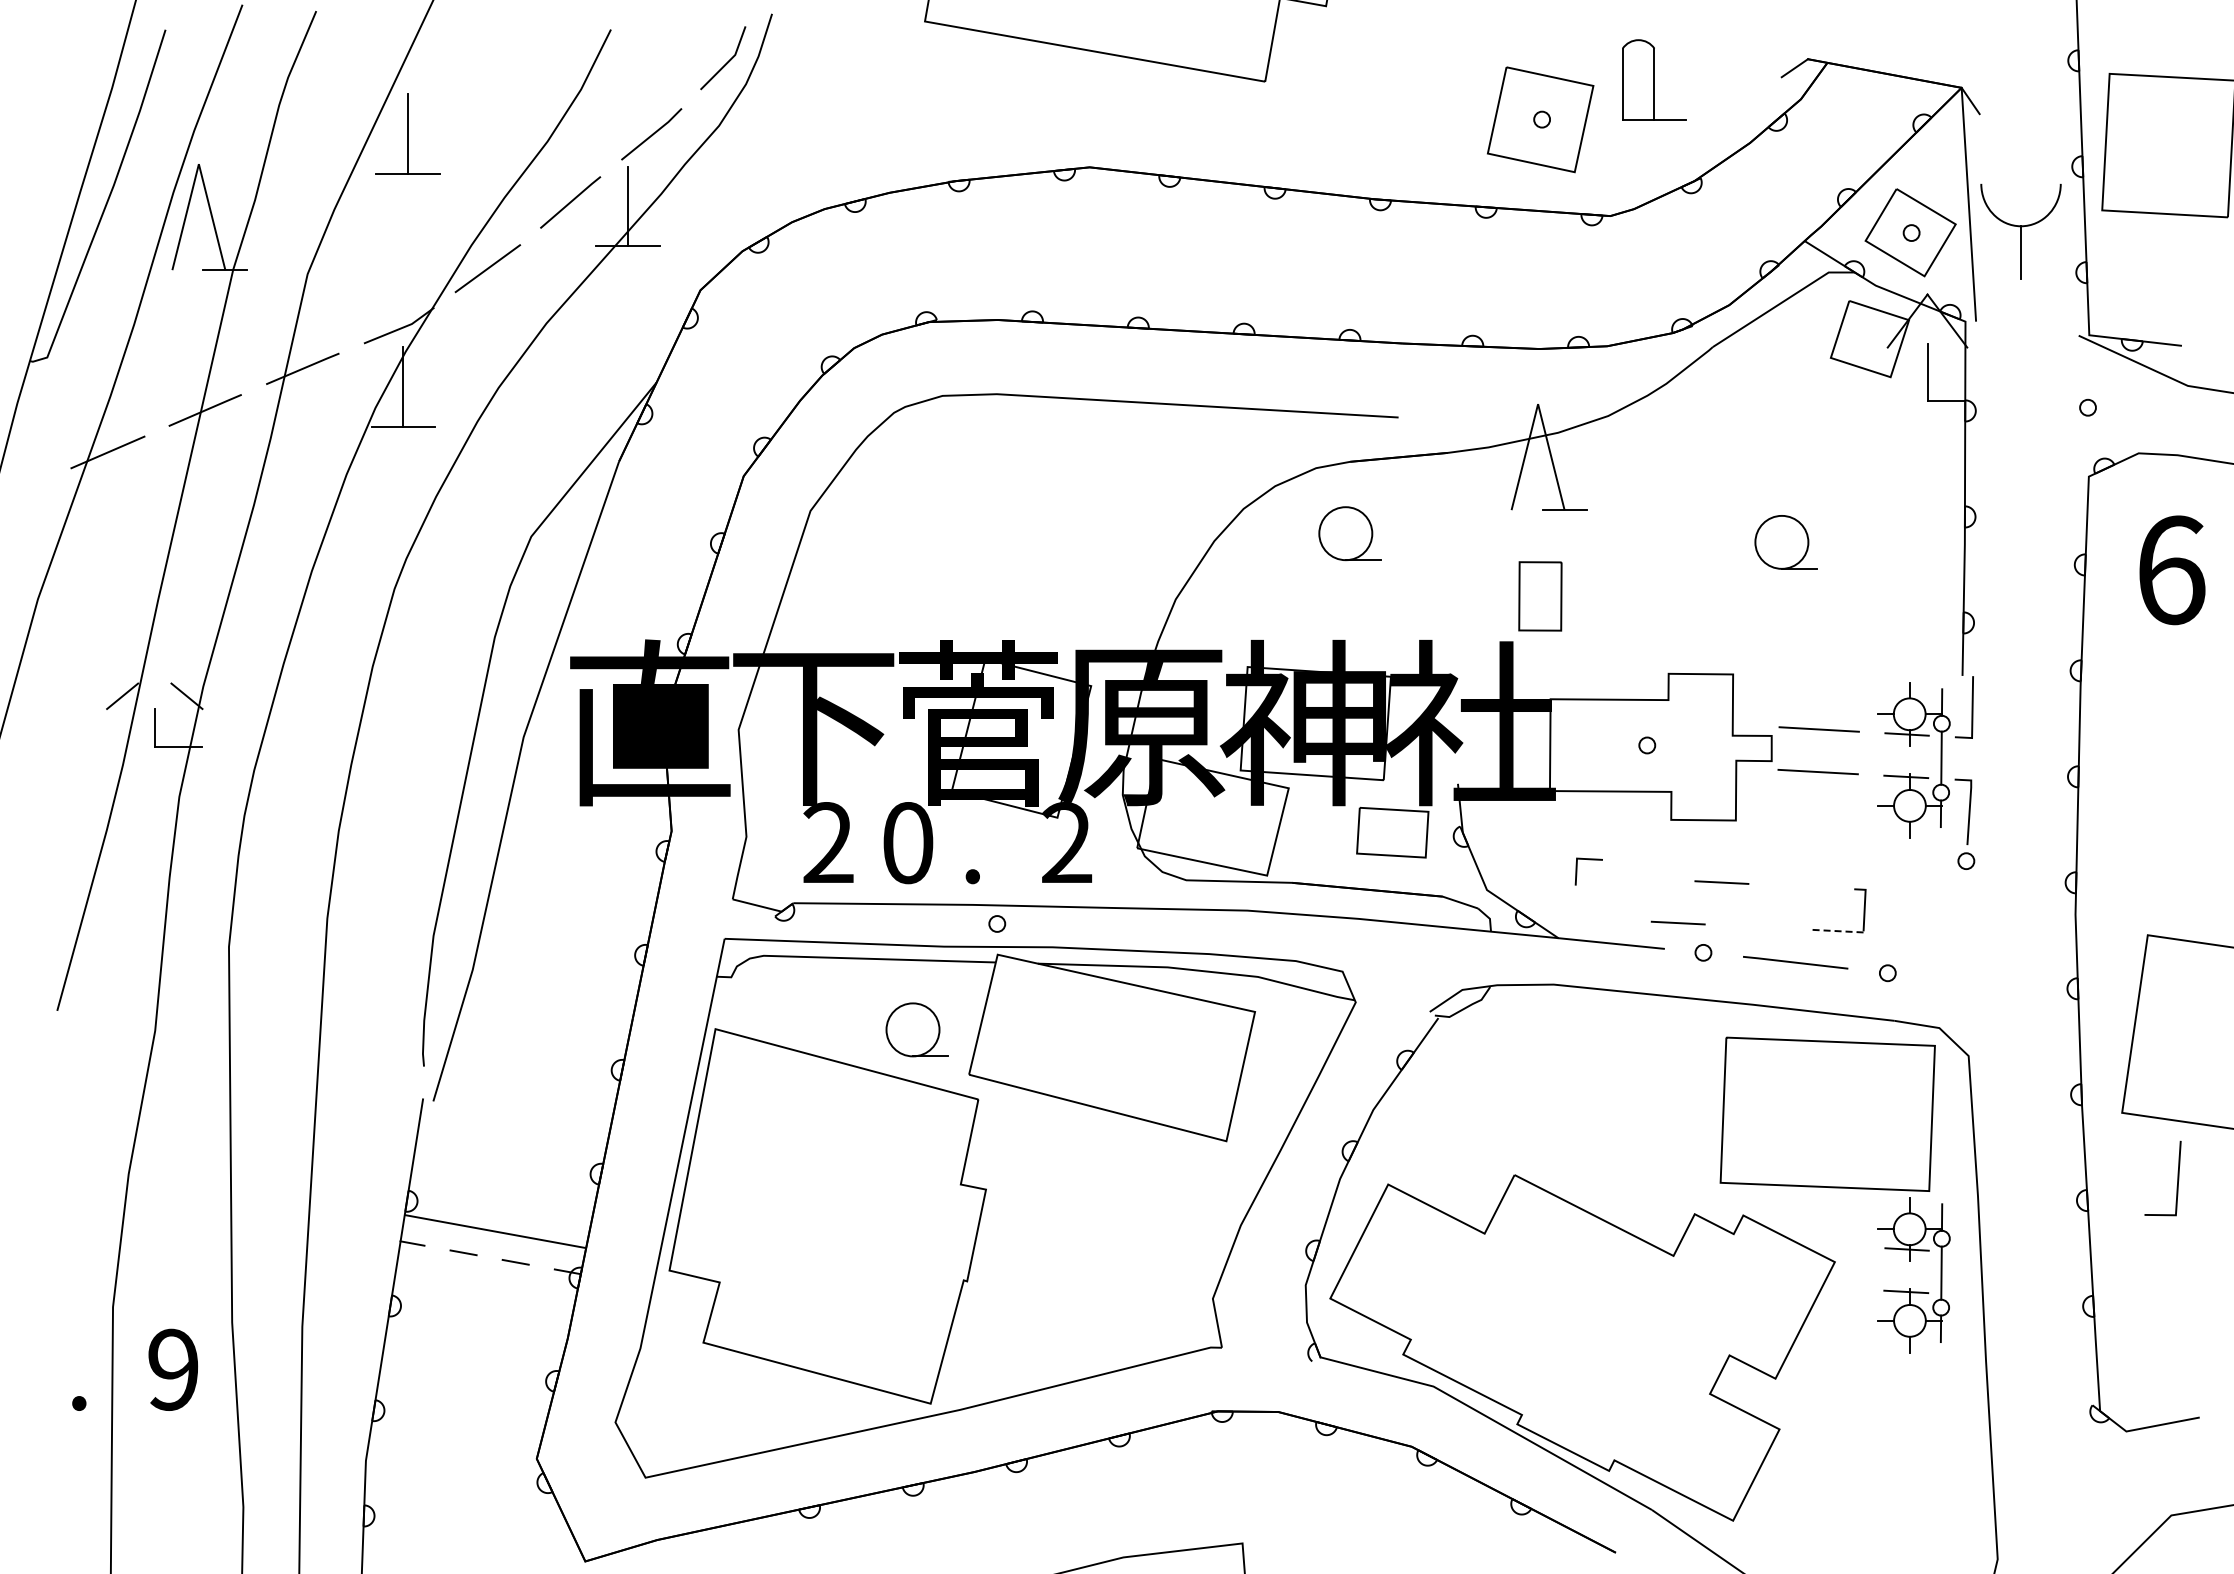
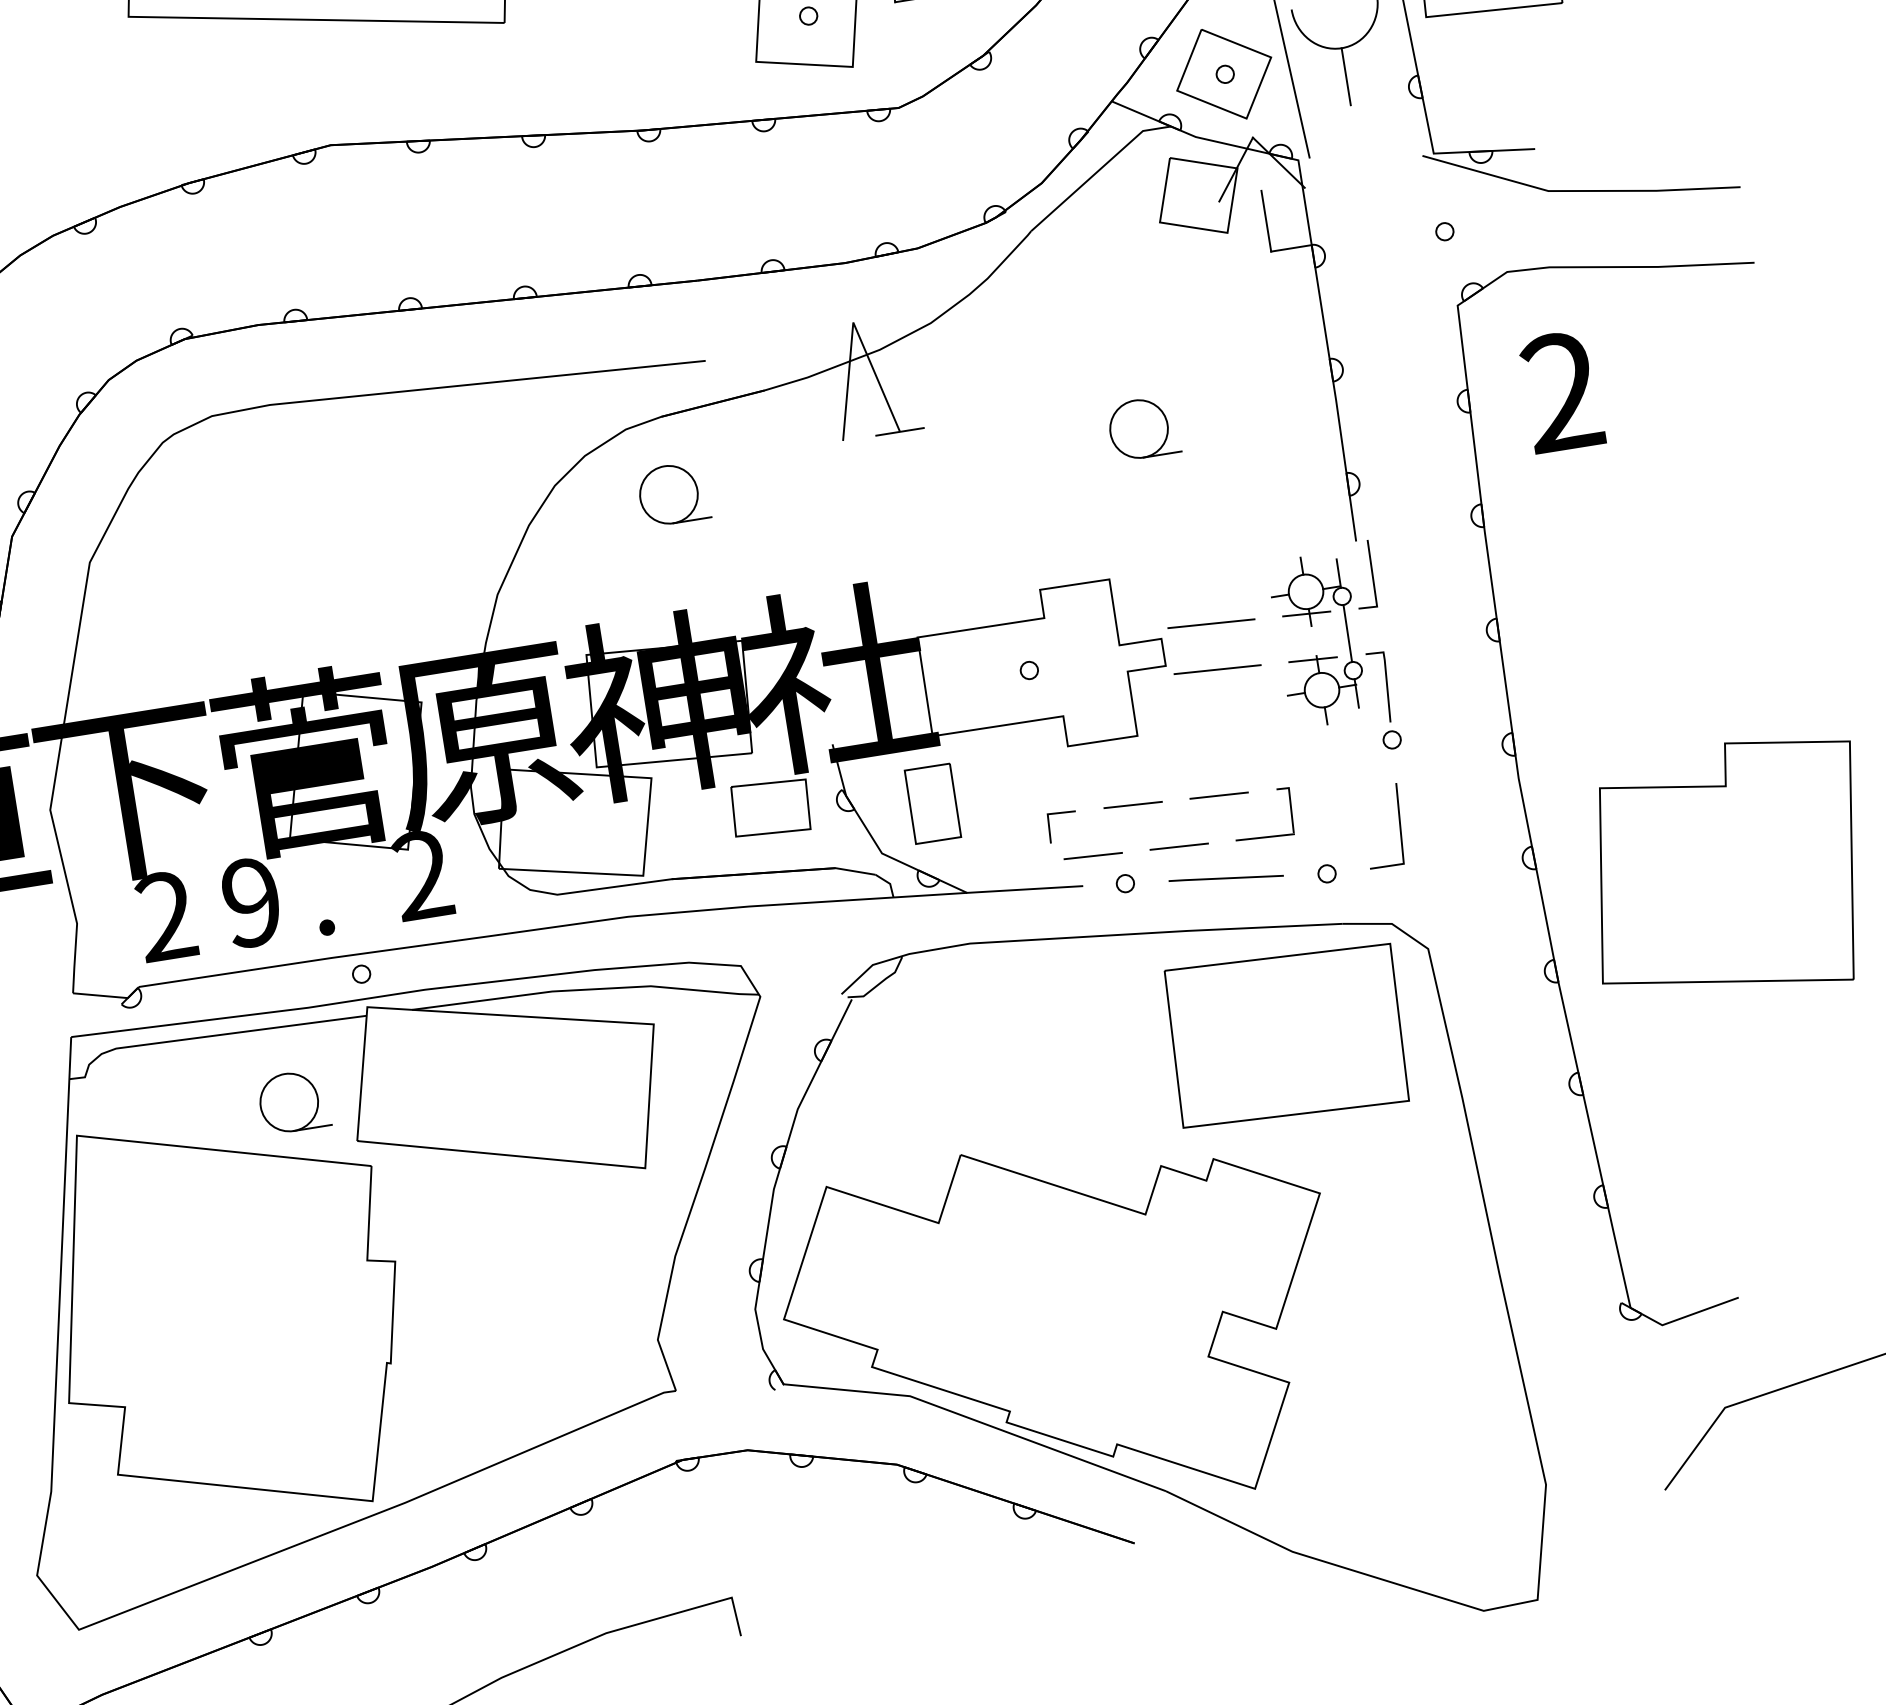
text: (2171, 570) -> (1562, 392), 6 -> 2
part: (1540, 596) -> (933, 803), moved
text: (908, 843) -> (252, 903), 0 -> 9
line: (1588, 860) -> (1060, 814), moved
line: (1800, 886) -> (1218, 795), added
line: (1757, 926) -> (1178, 846), added
line: (1837, 931) -> (1265, 837), dashed -> solid
line: (2177, 1178) -> (1399, 824), moved
part: (1910, 1288) -> (1405, 1208), removed

